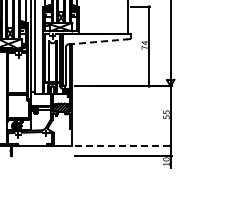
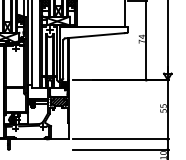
line: (97, 41) -> (94, 35), dashed -> solid
line: (124, 145) -> (121, 139), dashed -> solid

